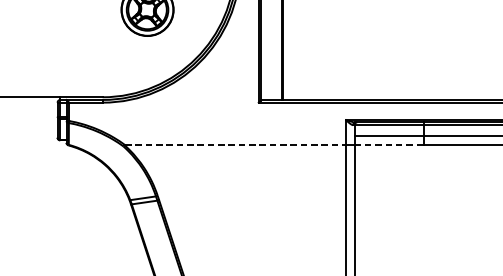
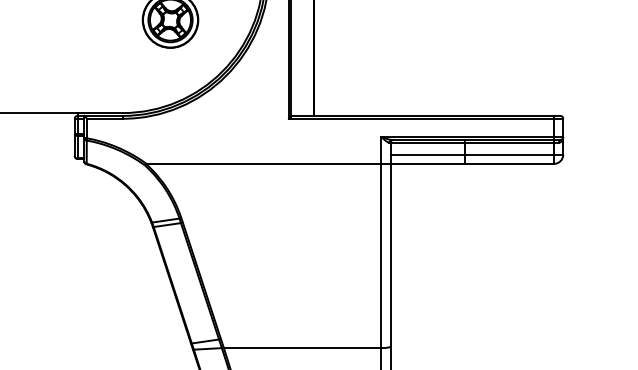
line: (235, 144) -> (264, 163), dashed -> solid
line: (389, 144) -> (428, 163), dashed -> solid

